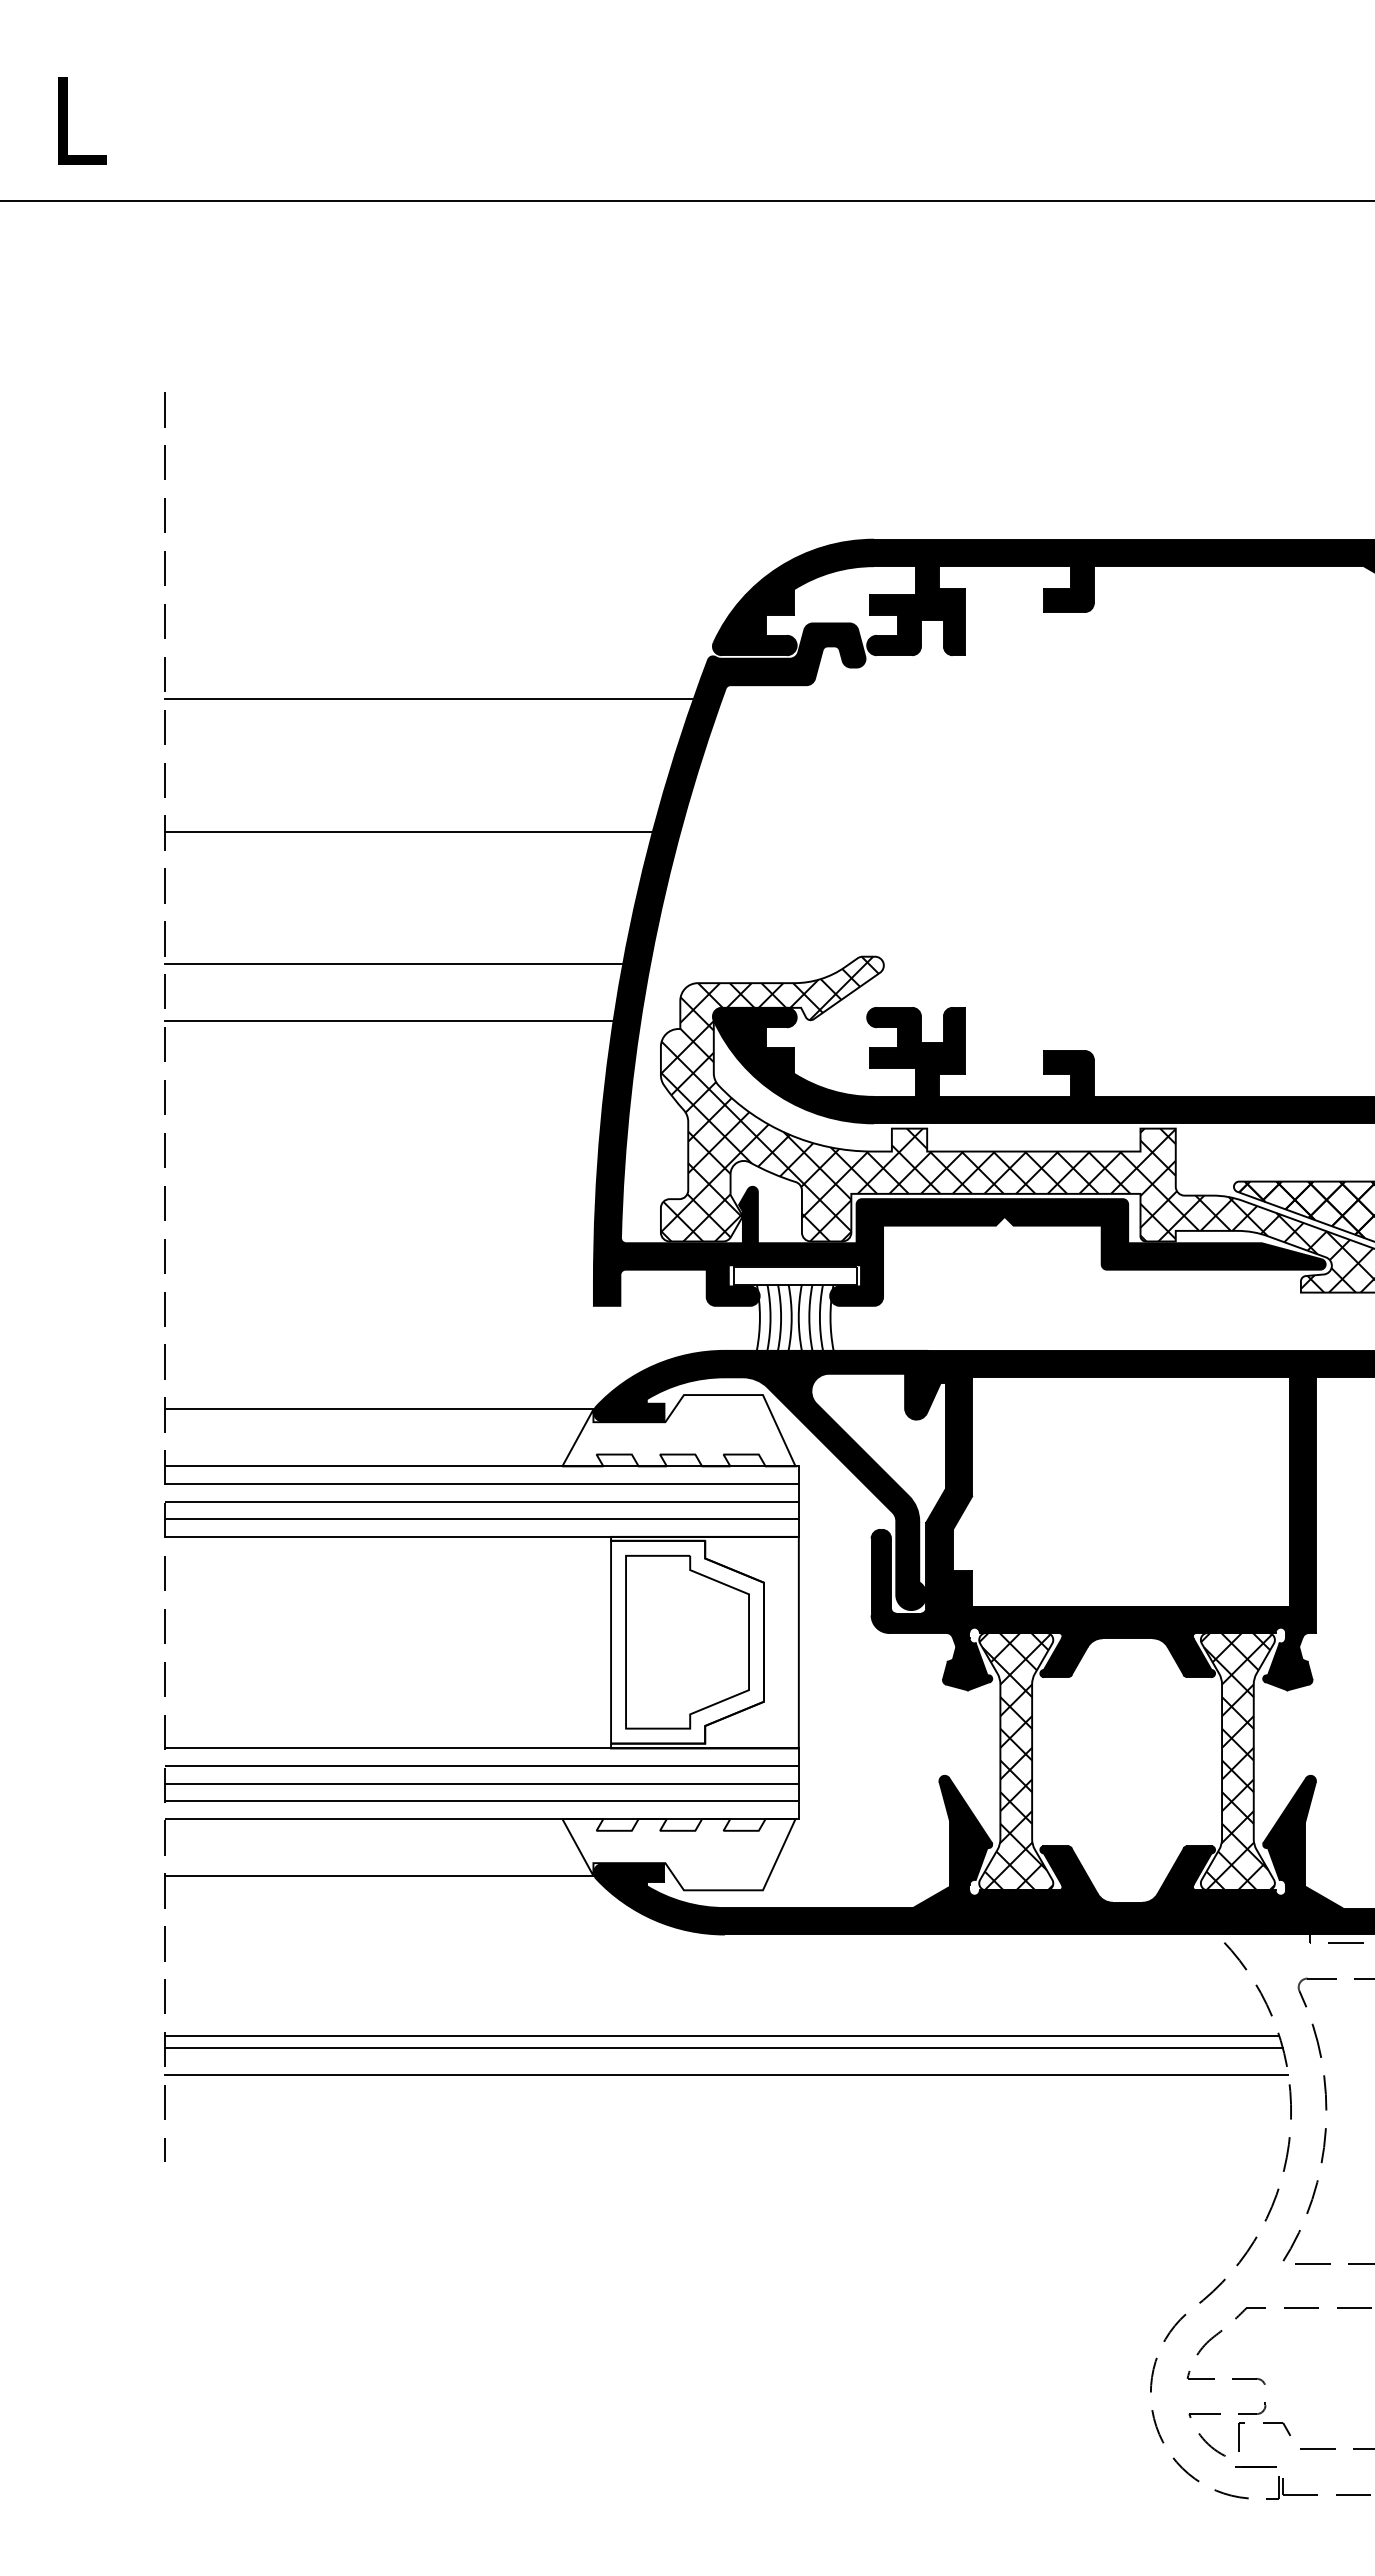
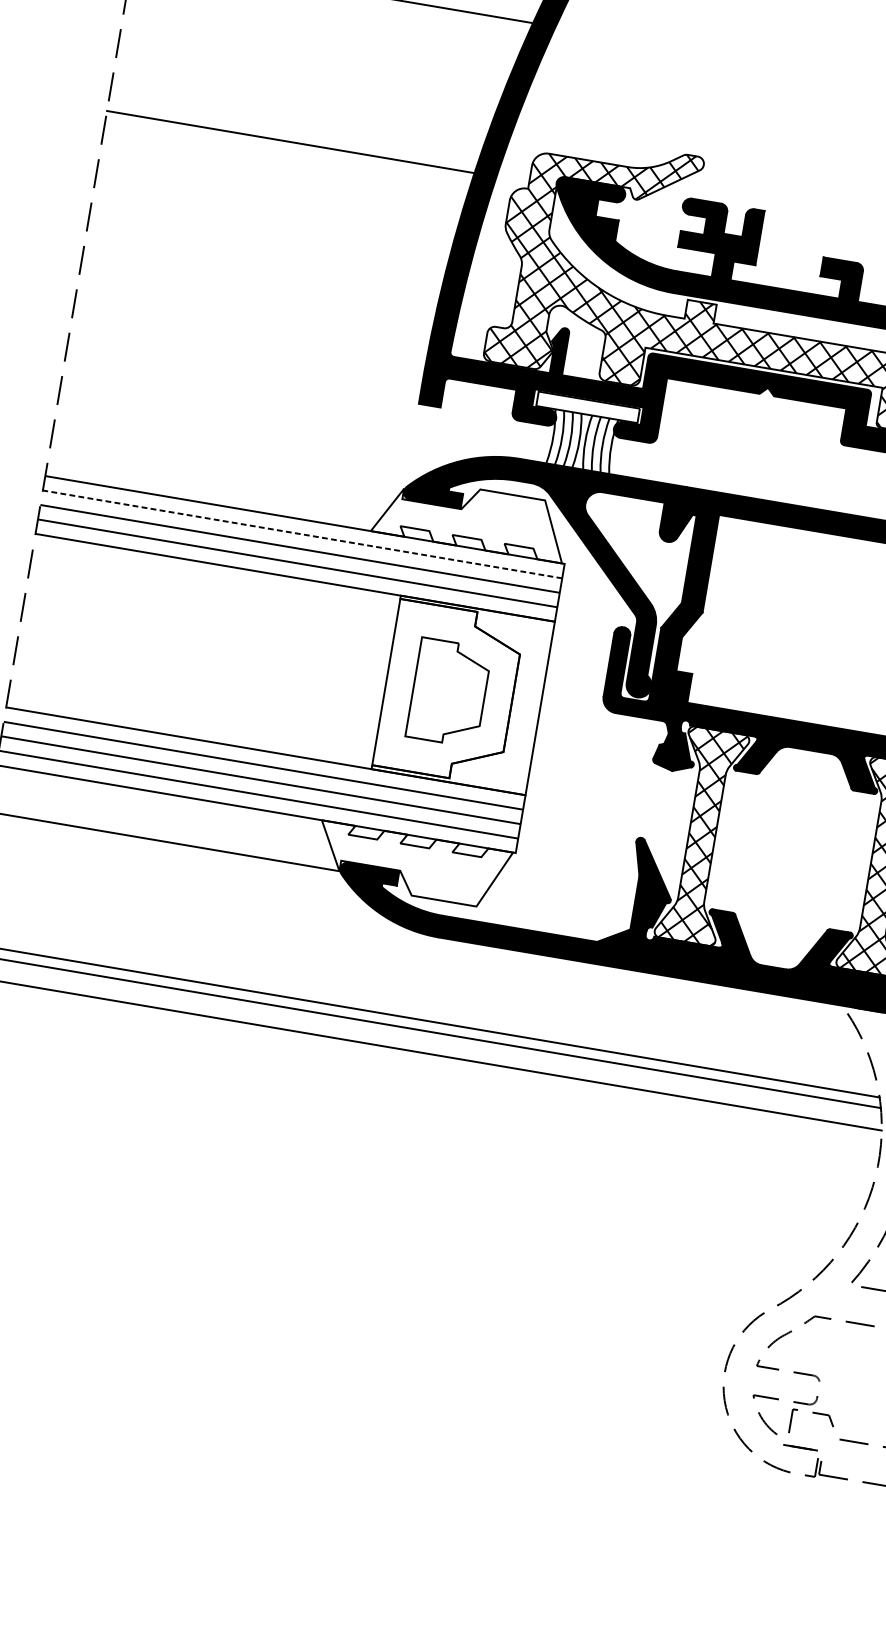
line: (394, 963) -> (302, 95), removed
line: (379, 1409) -> (228, 459), removed
line: (482, 1483) -> (302, 534), solid -> dashed
part: (687, 1642) -> (448, 692), size x0.7

